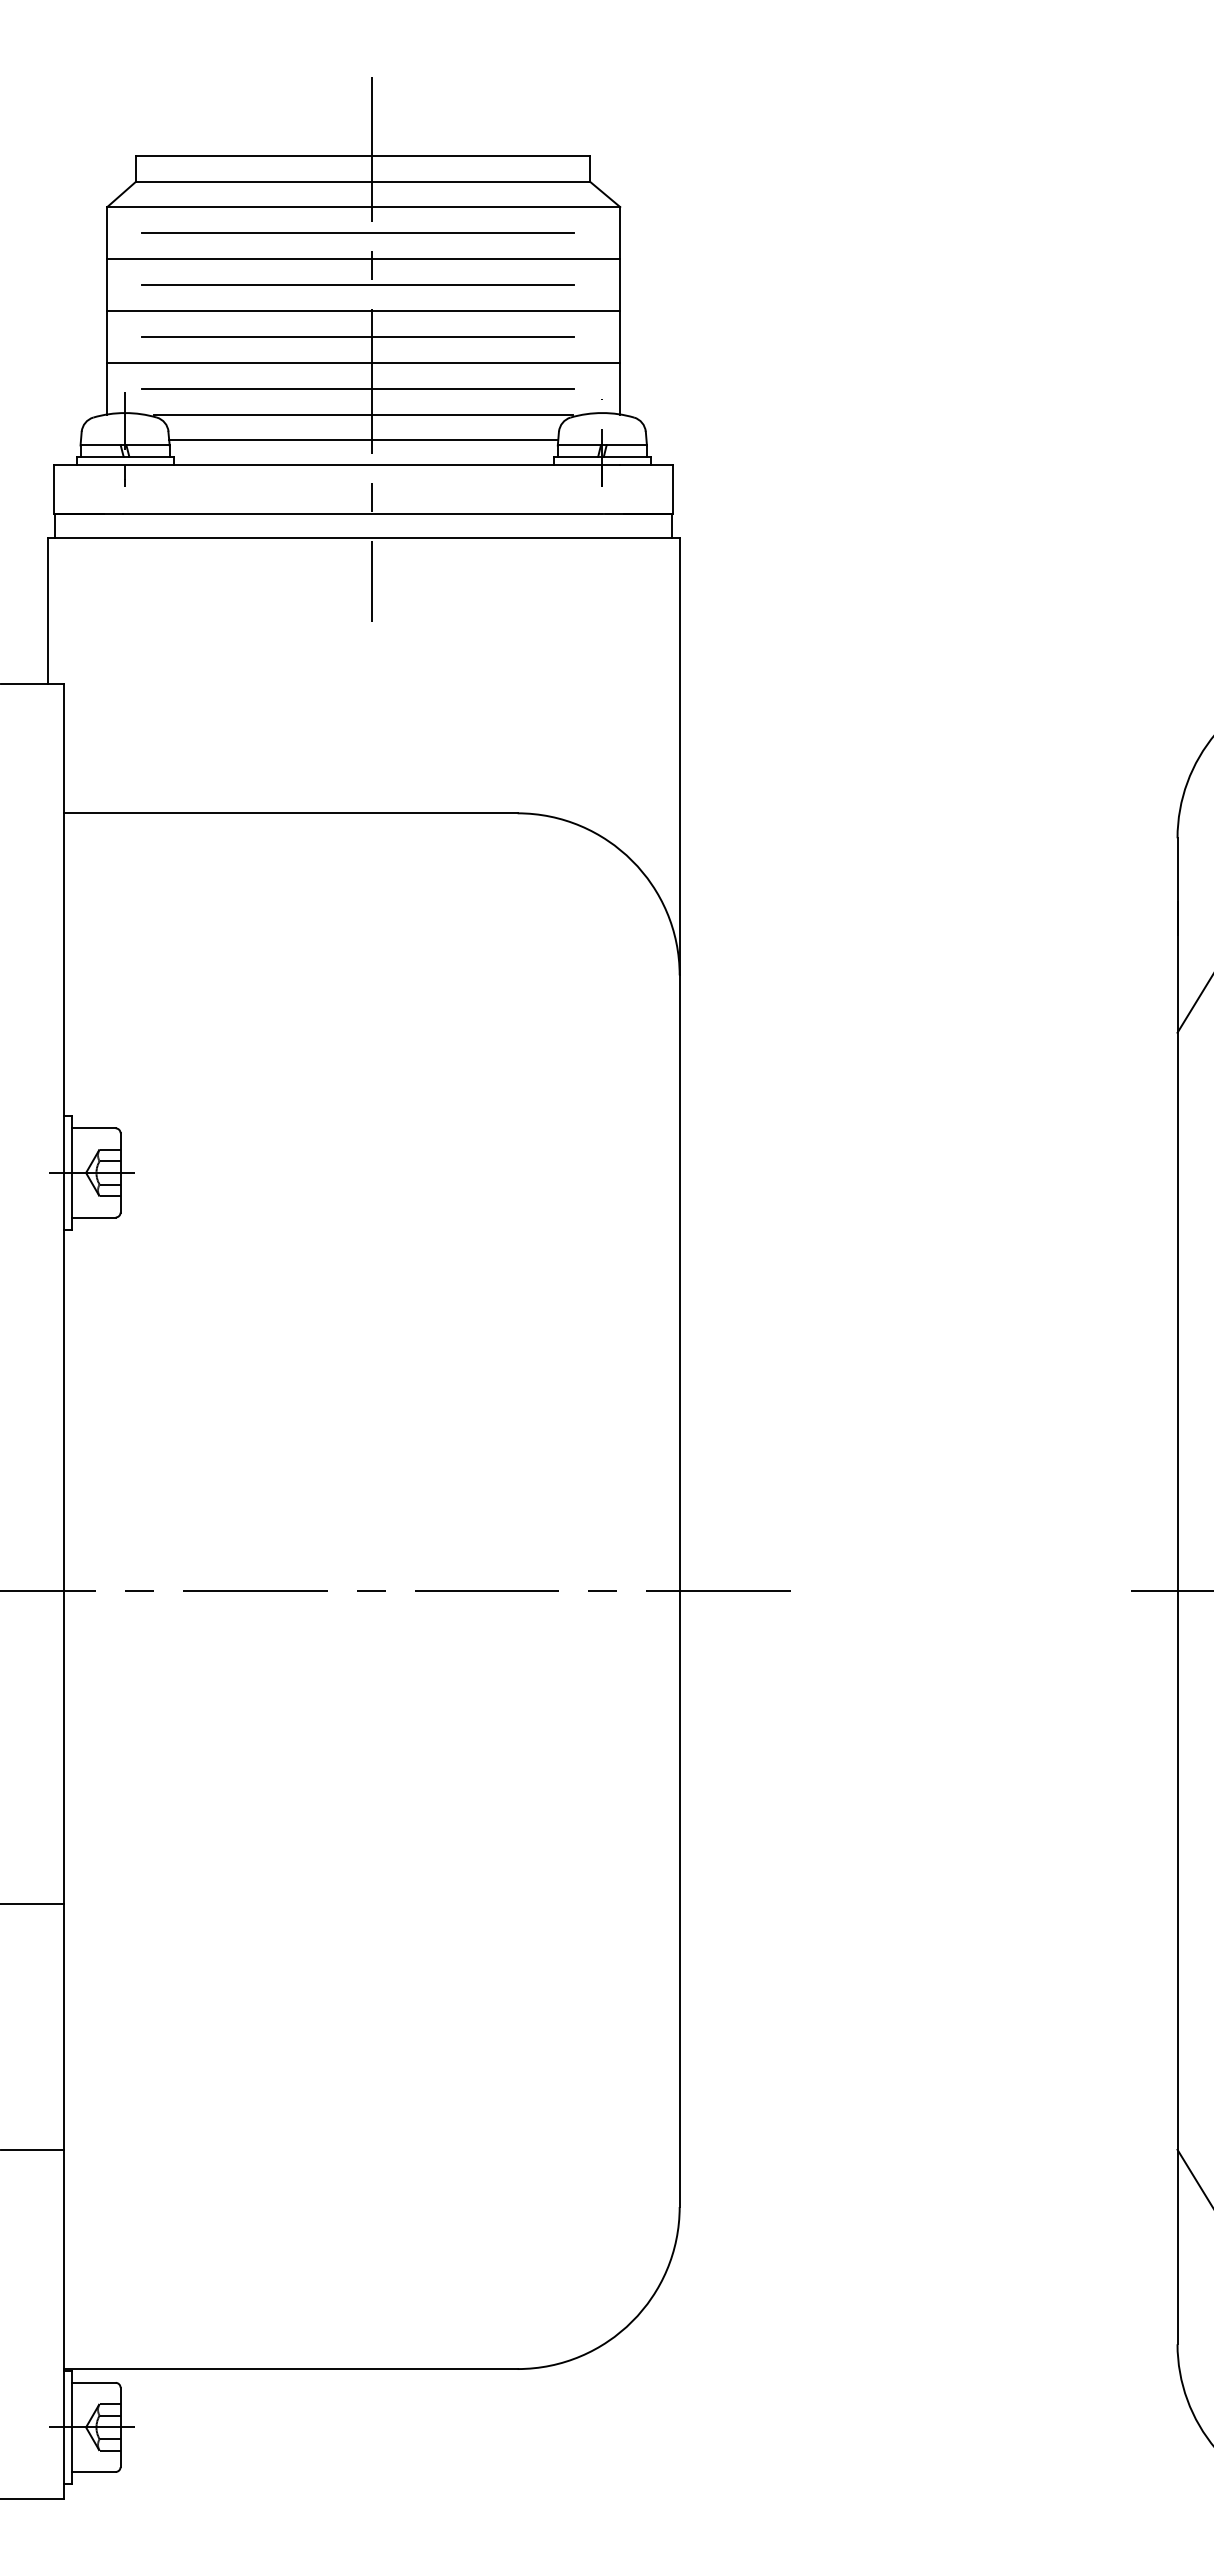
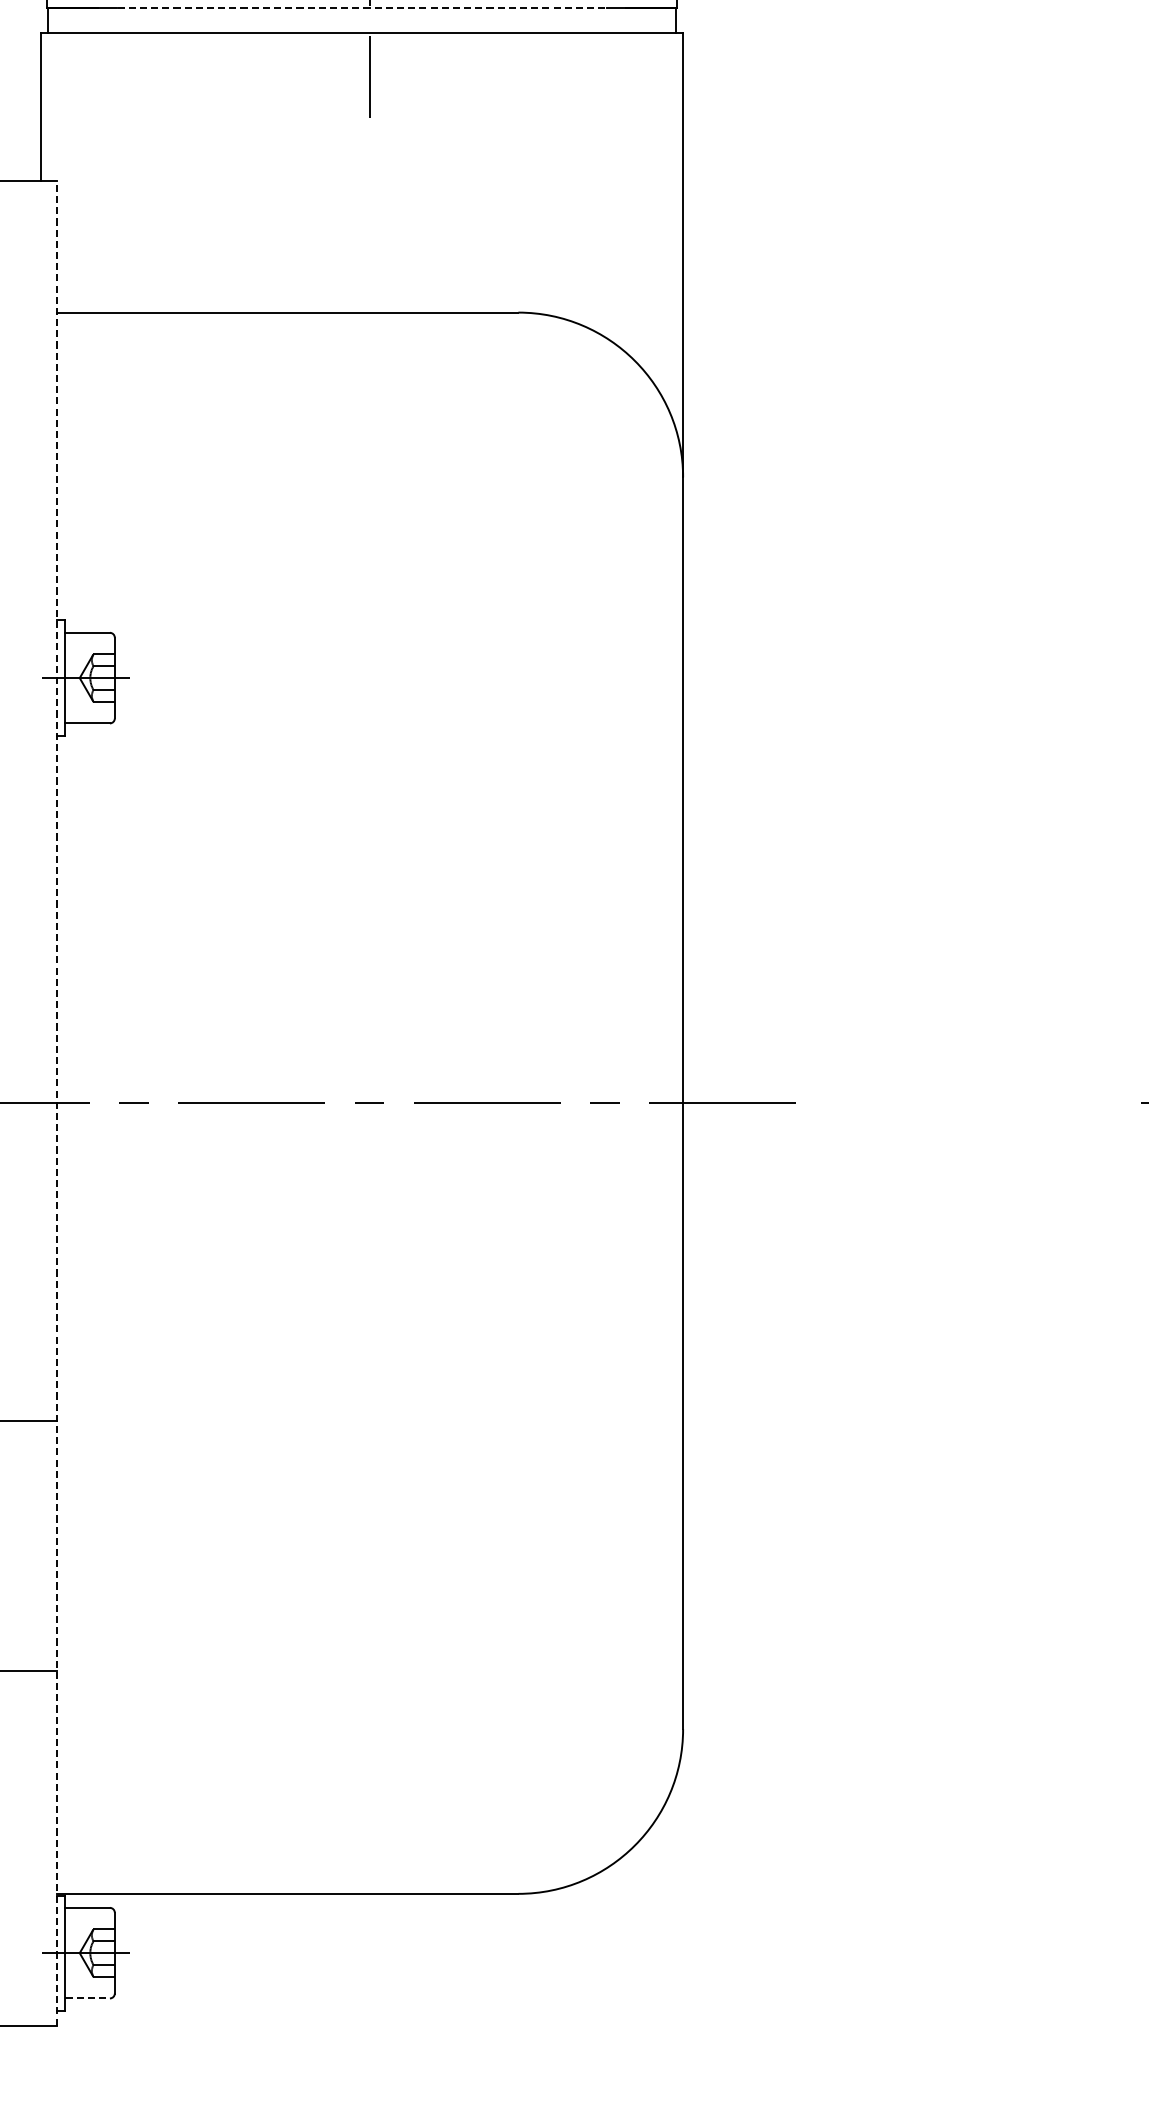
line: (362, 513) -> (360, 7), solid -> dashed
line: (63, 1591) -> (56, 1103), solid -> dashed
line: (93, 2471) -> (87, 1997), solid -> dashed

